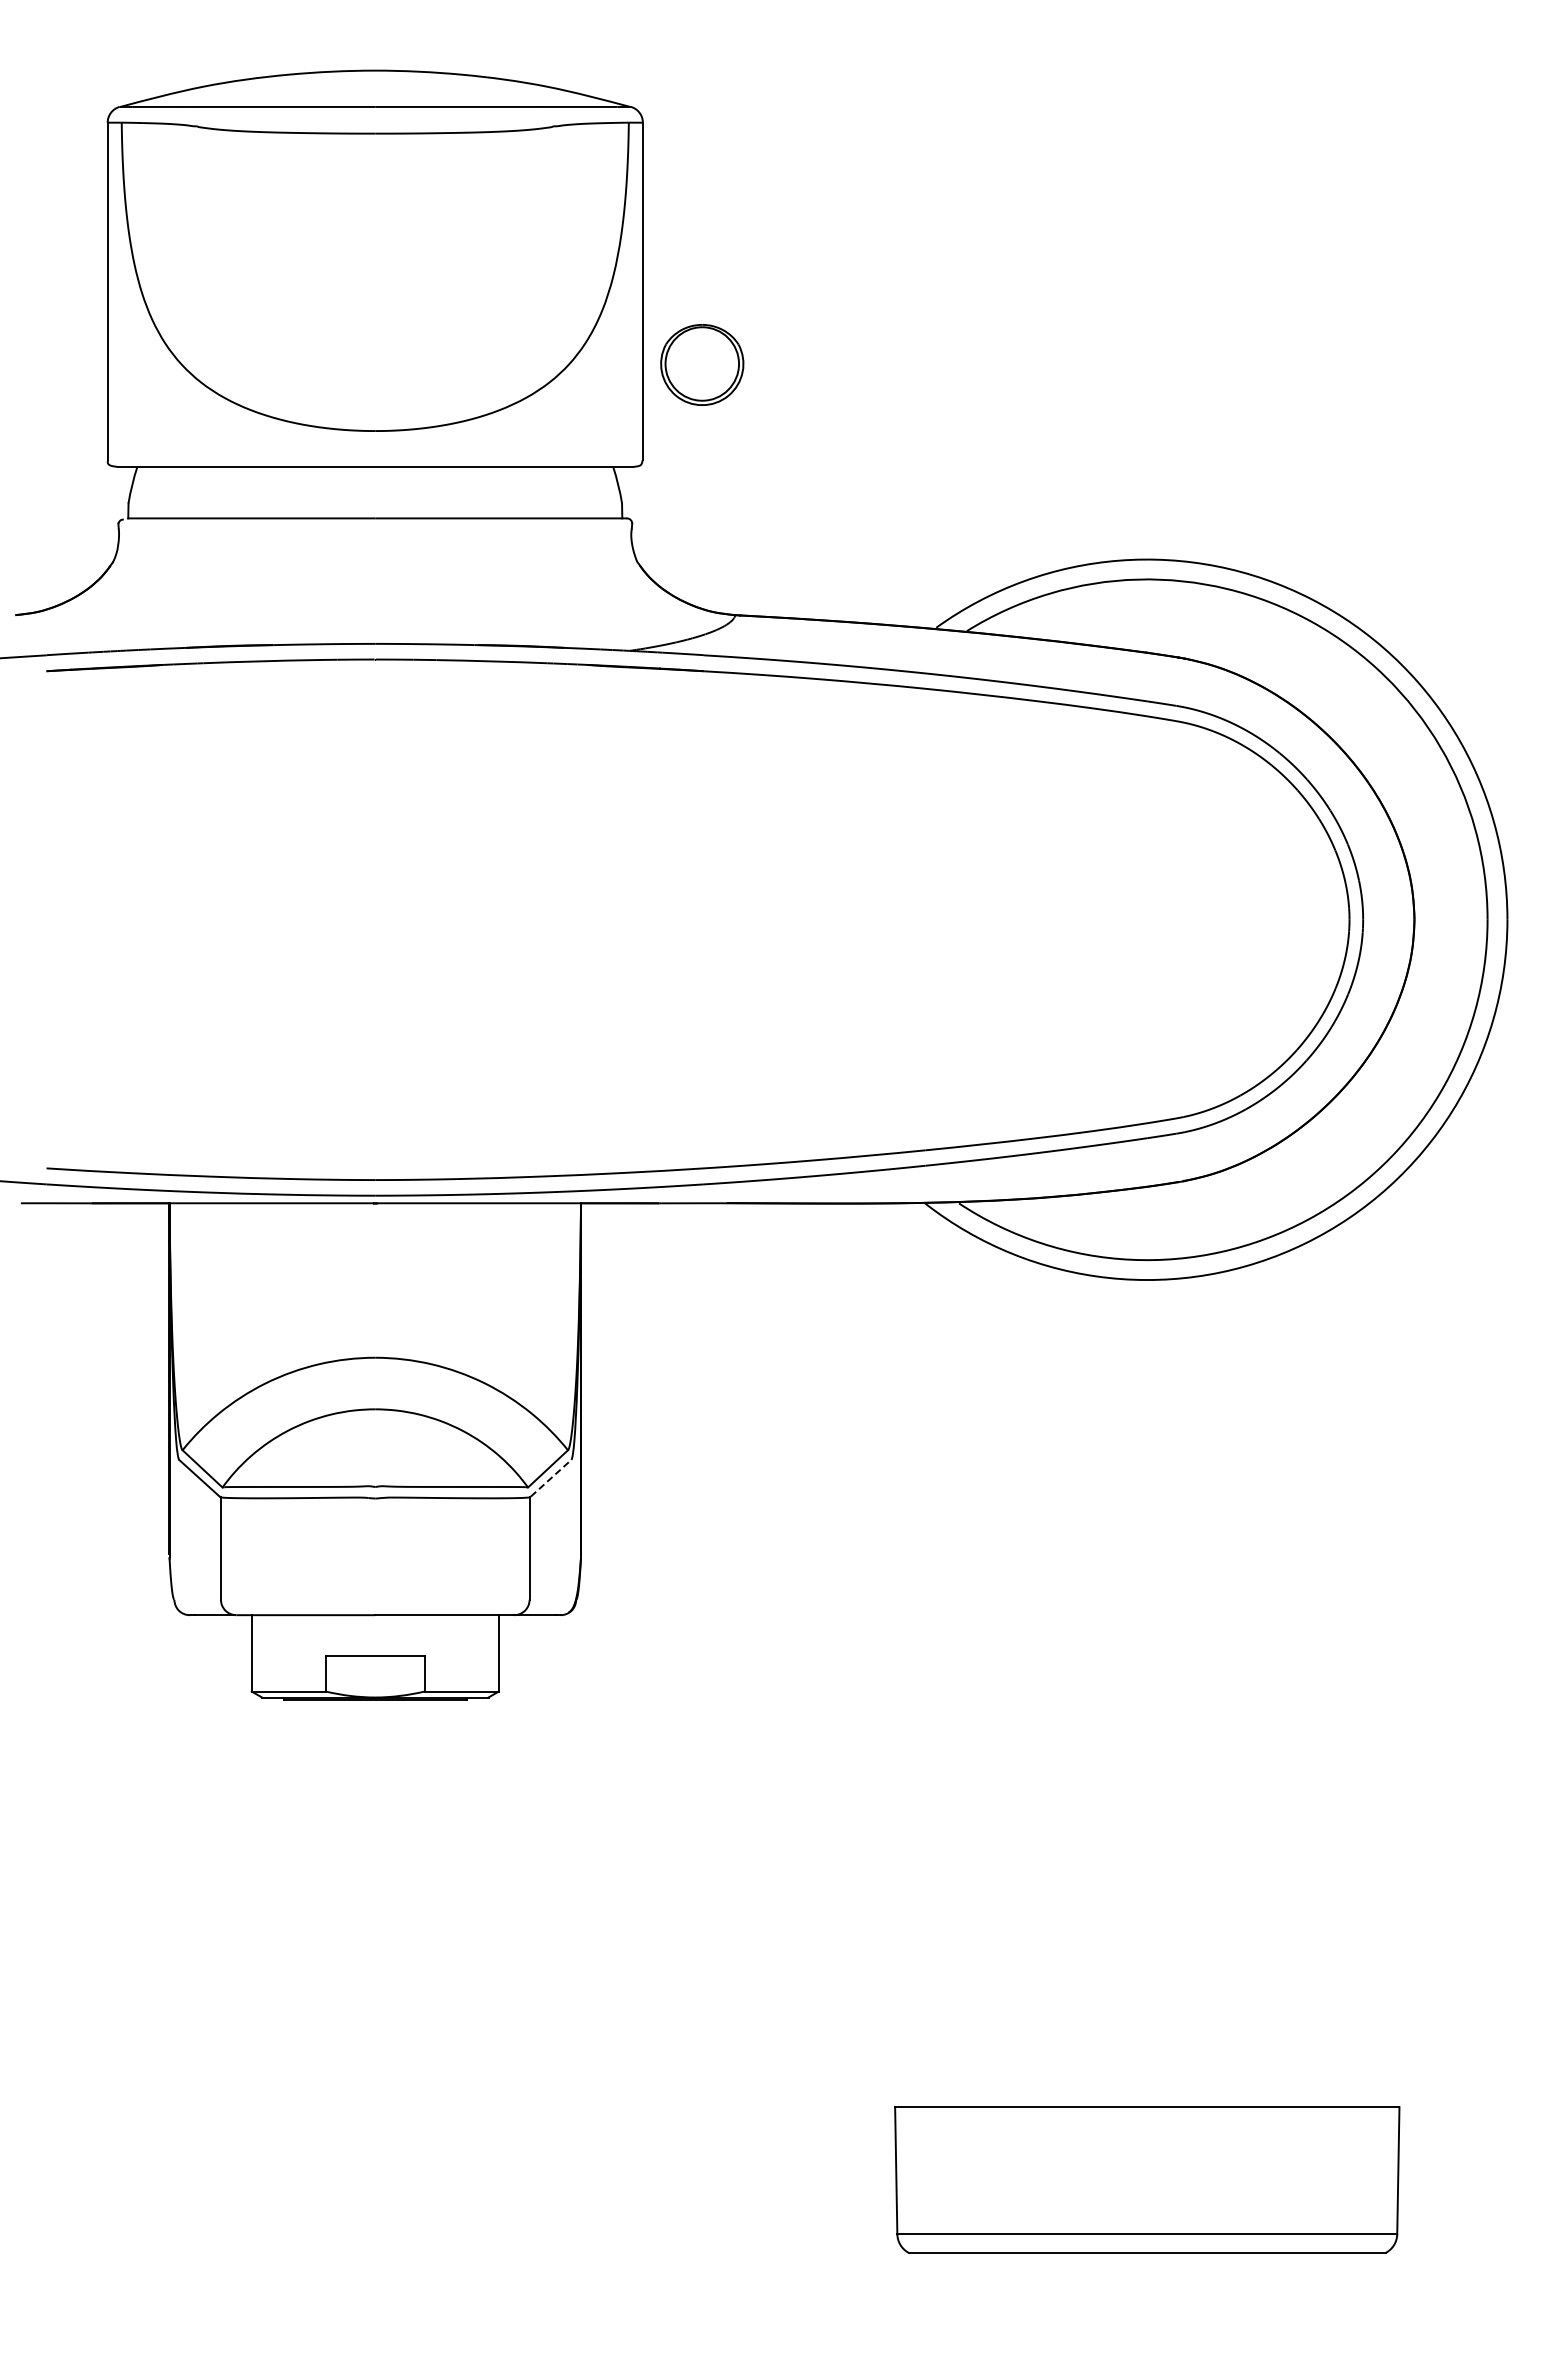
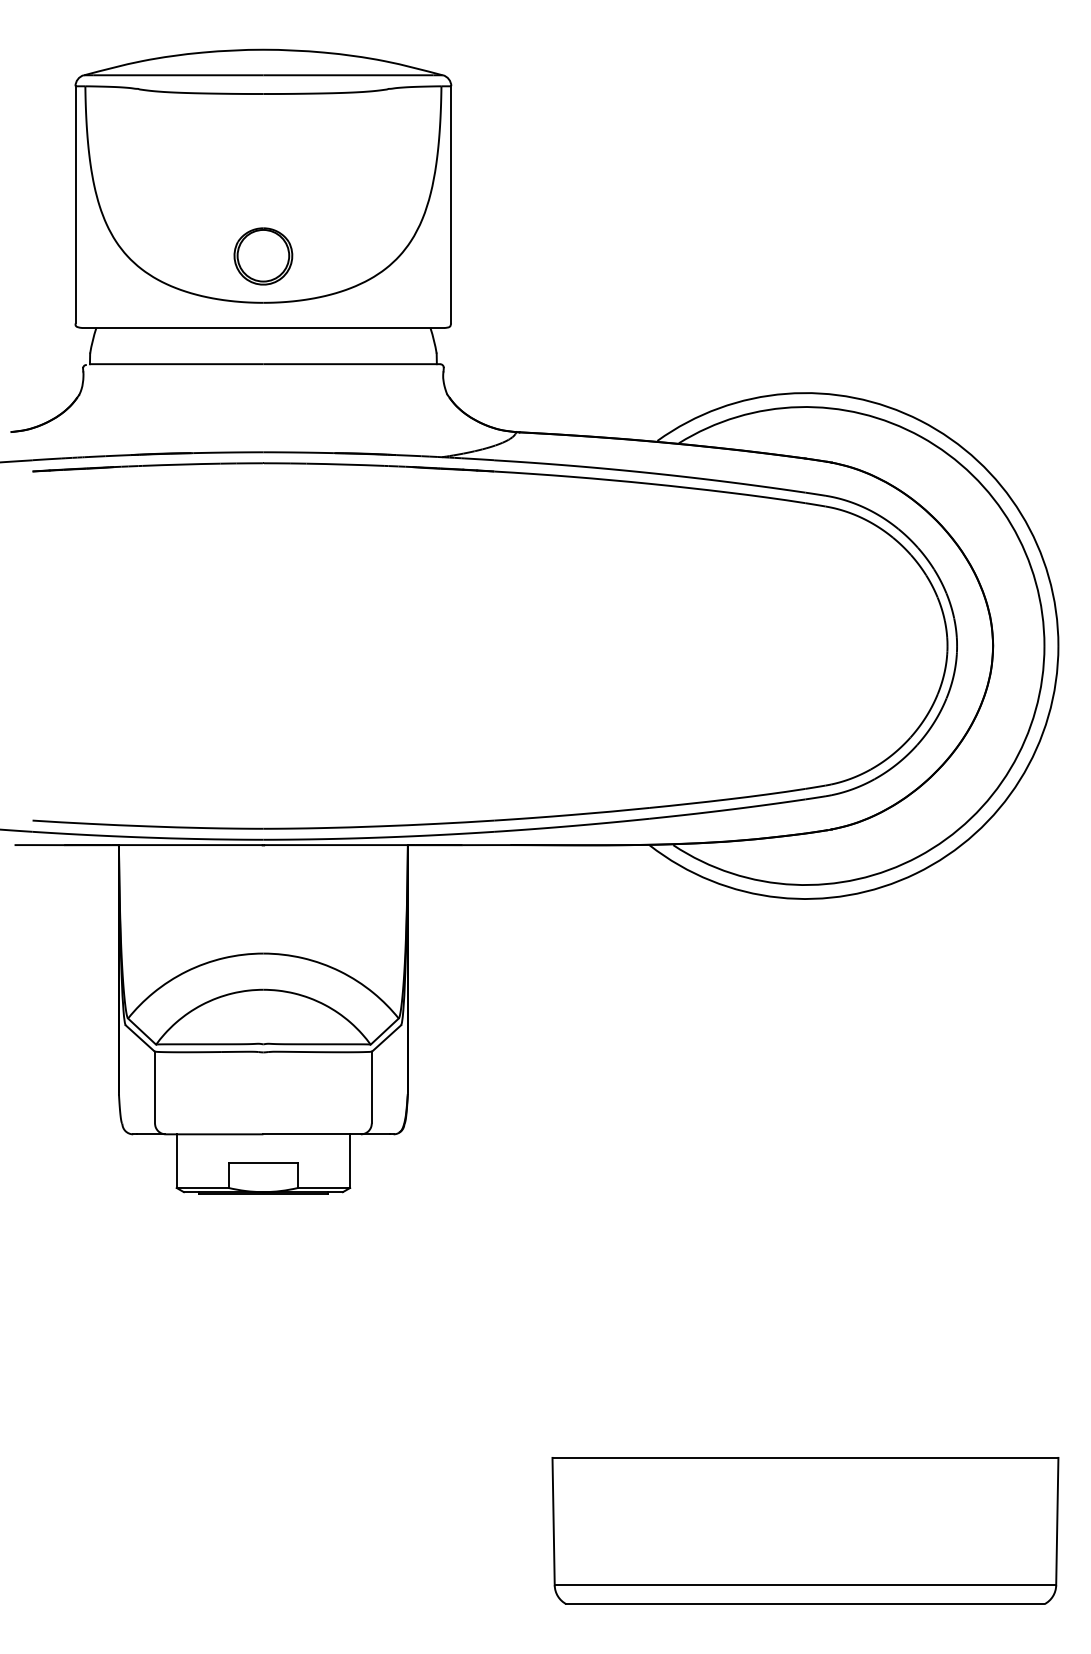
part: (702, 364) -> (263, 256), moved
line: (551, 1477) -> (387, 1037), dashed -> solid
part: (1147, 2179) -> (805, 1530), size x1.43

